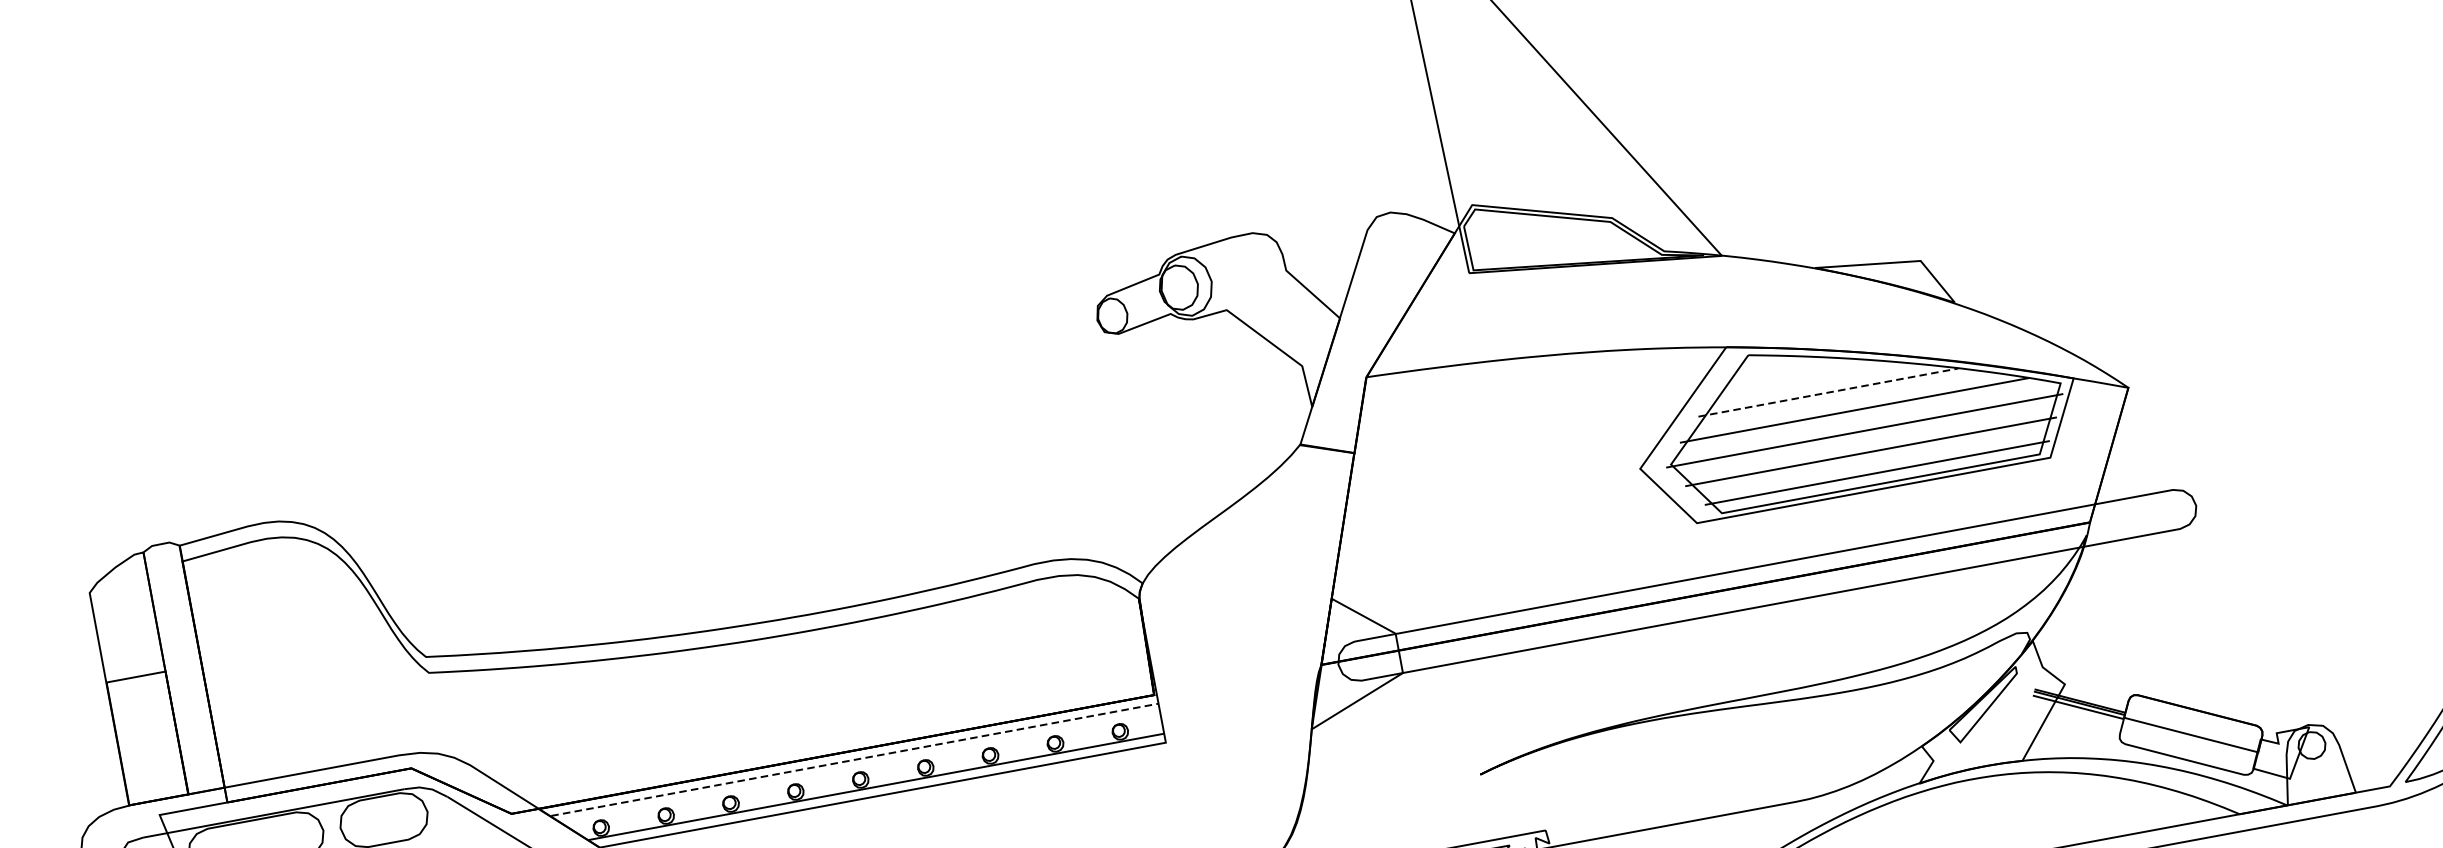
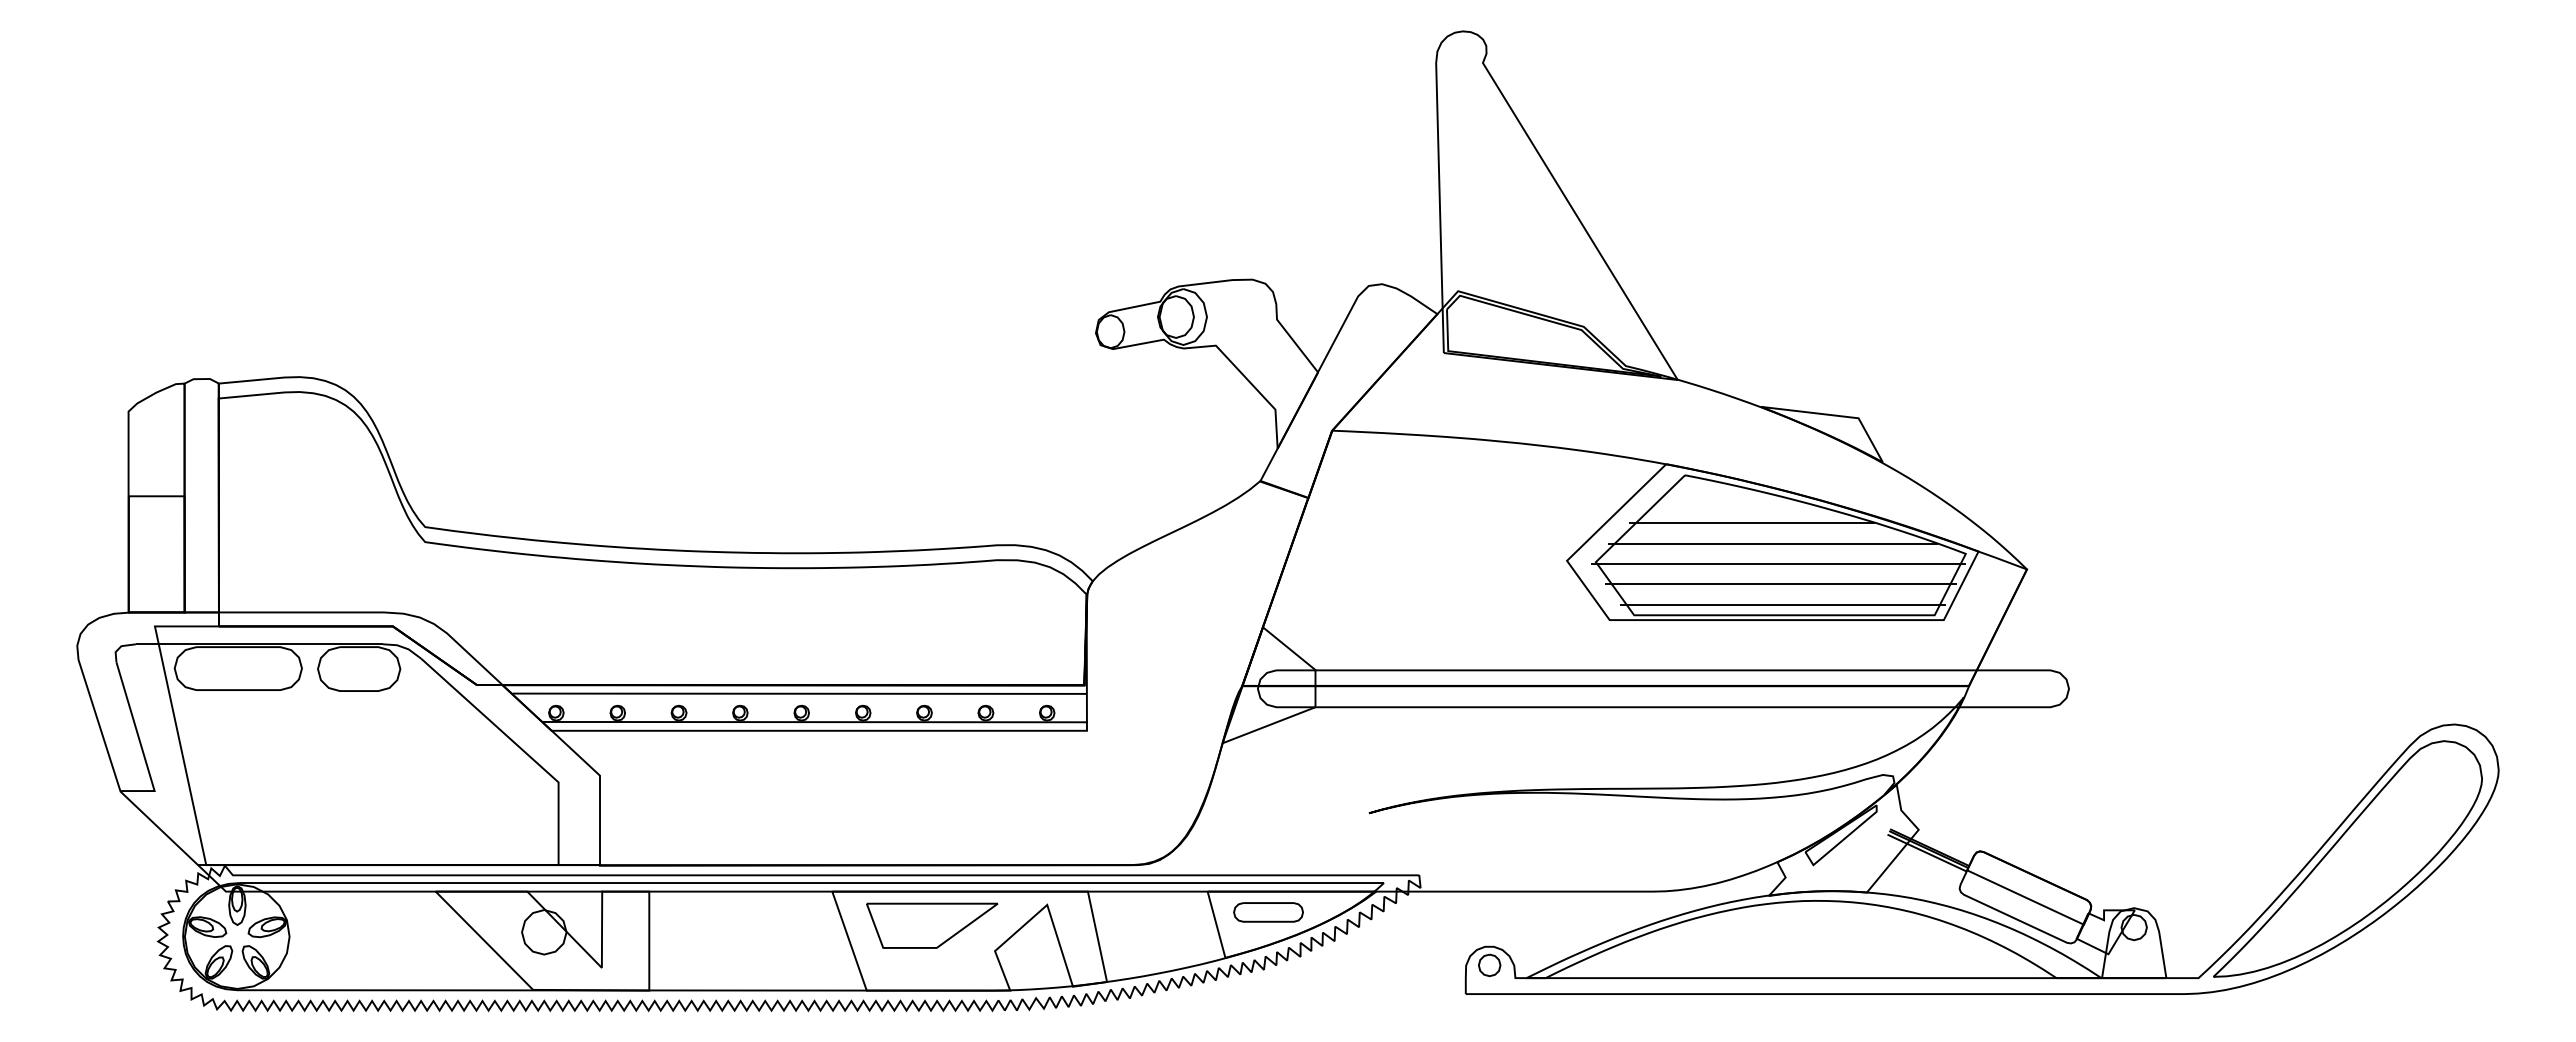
line: (1827, 392) -> (1751, 522), dashed -> solid
line: (854, 759) -> (799, 693), dashed -> solid

